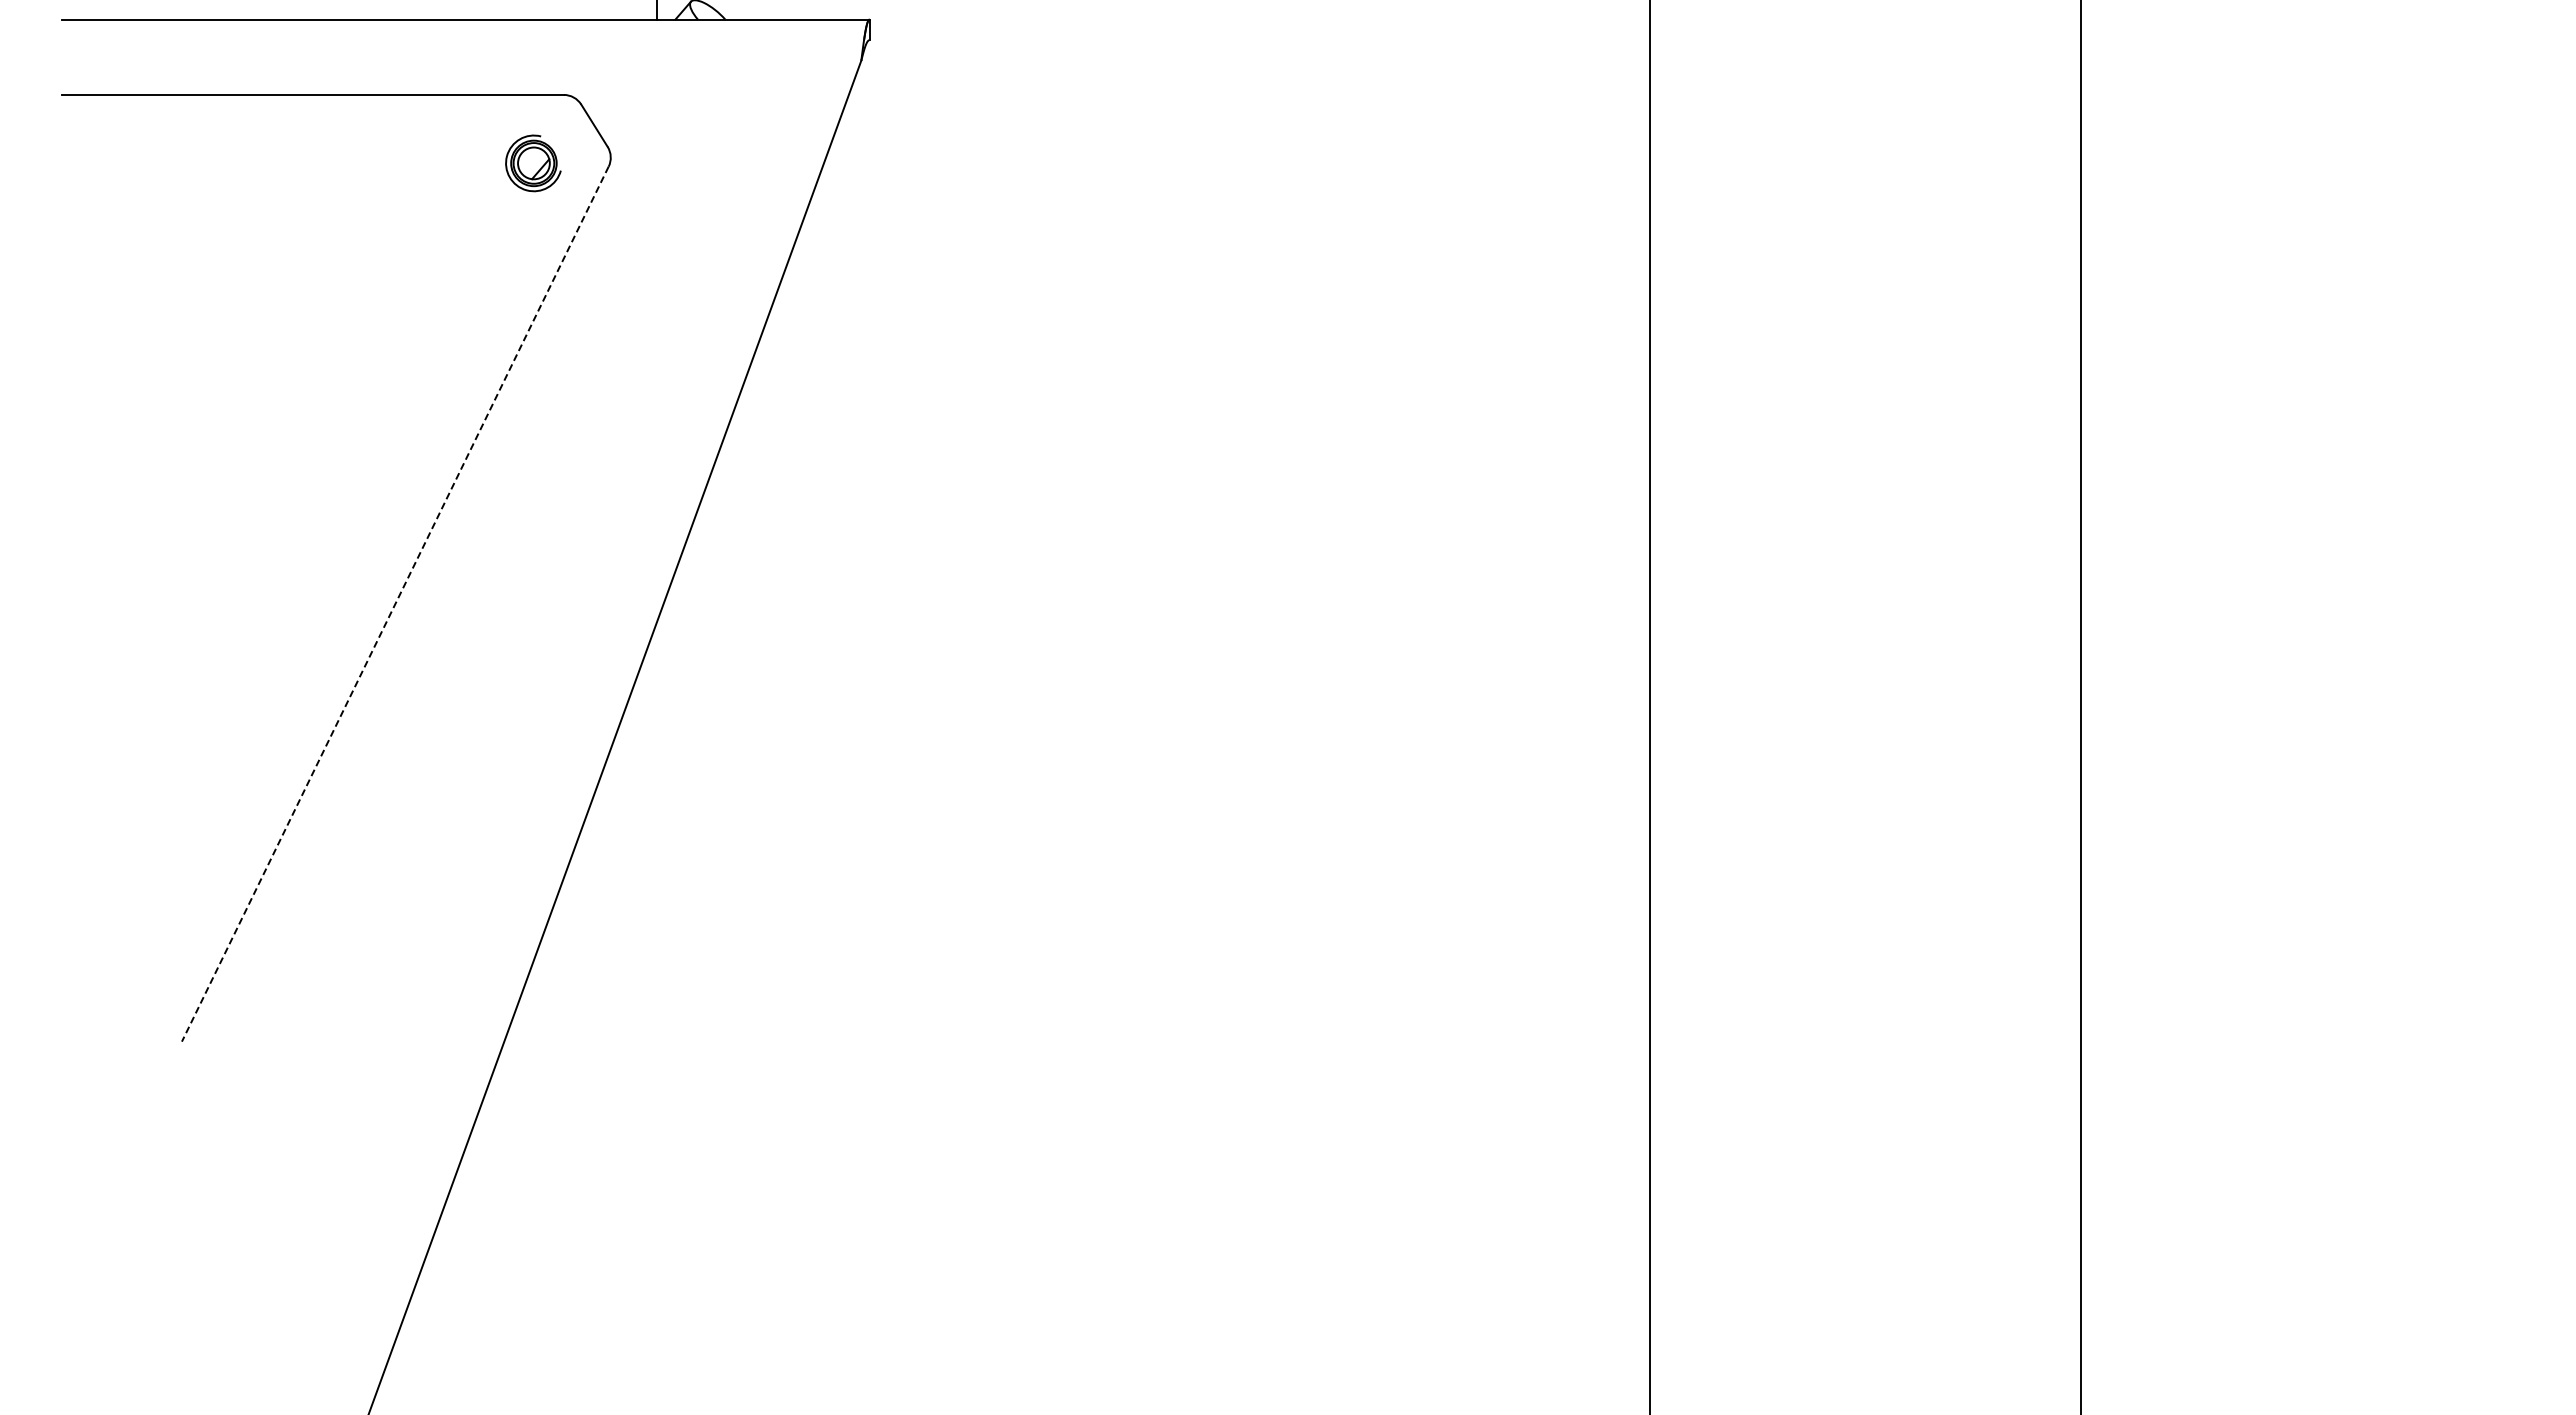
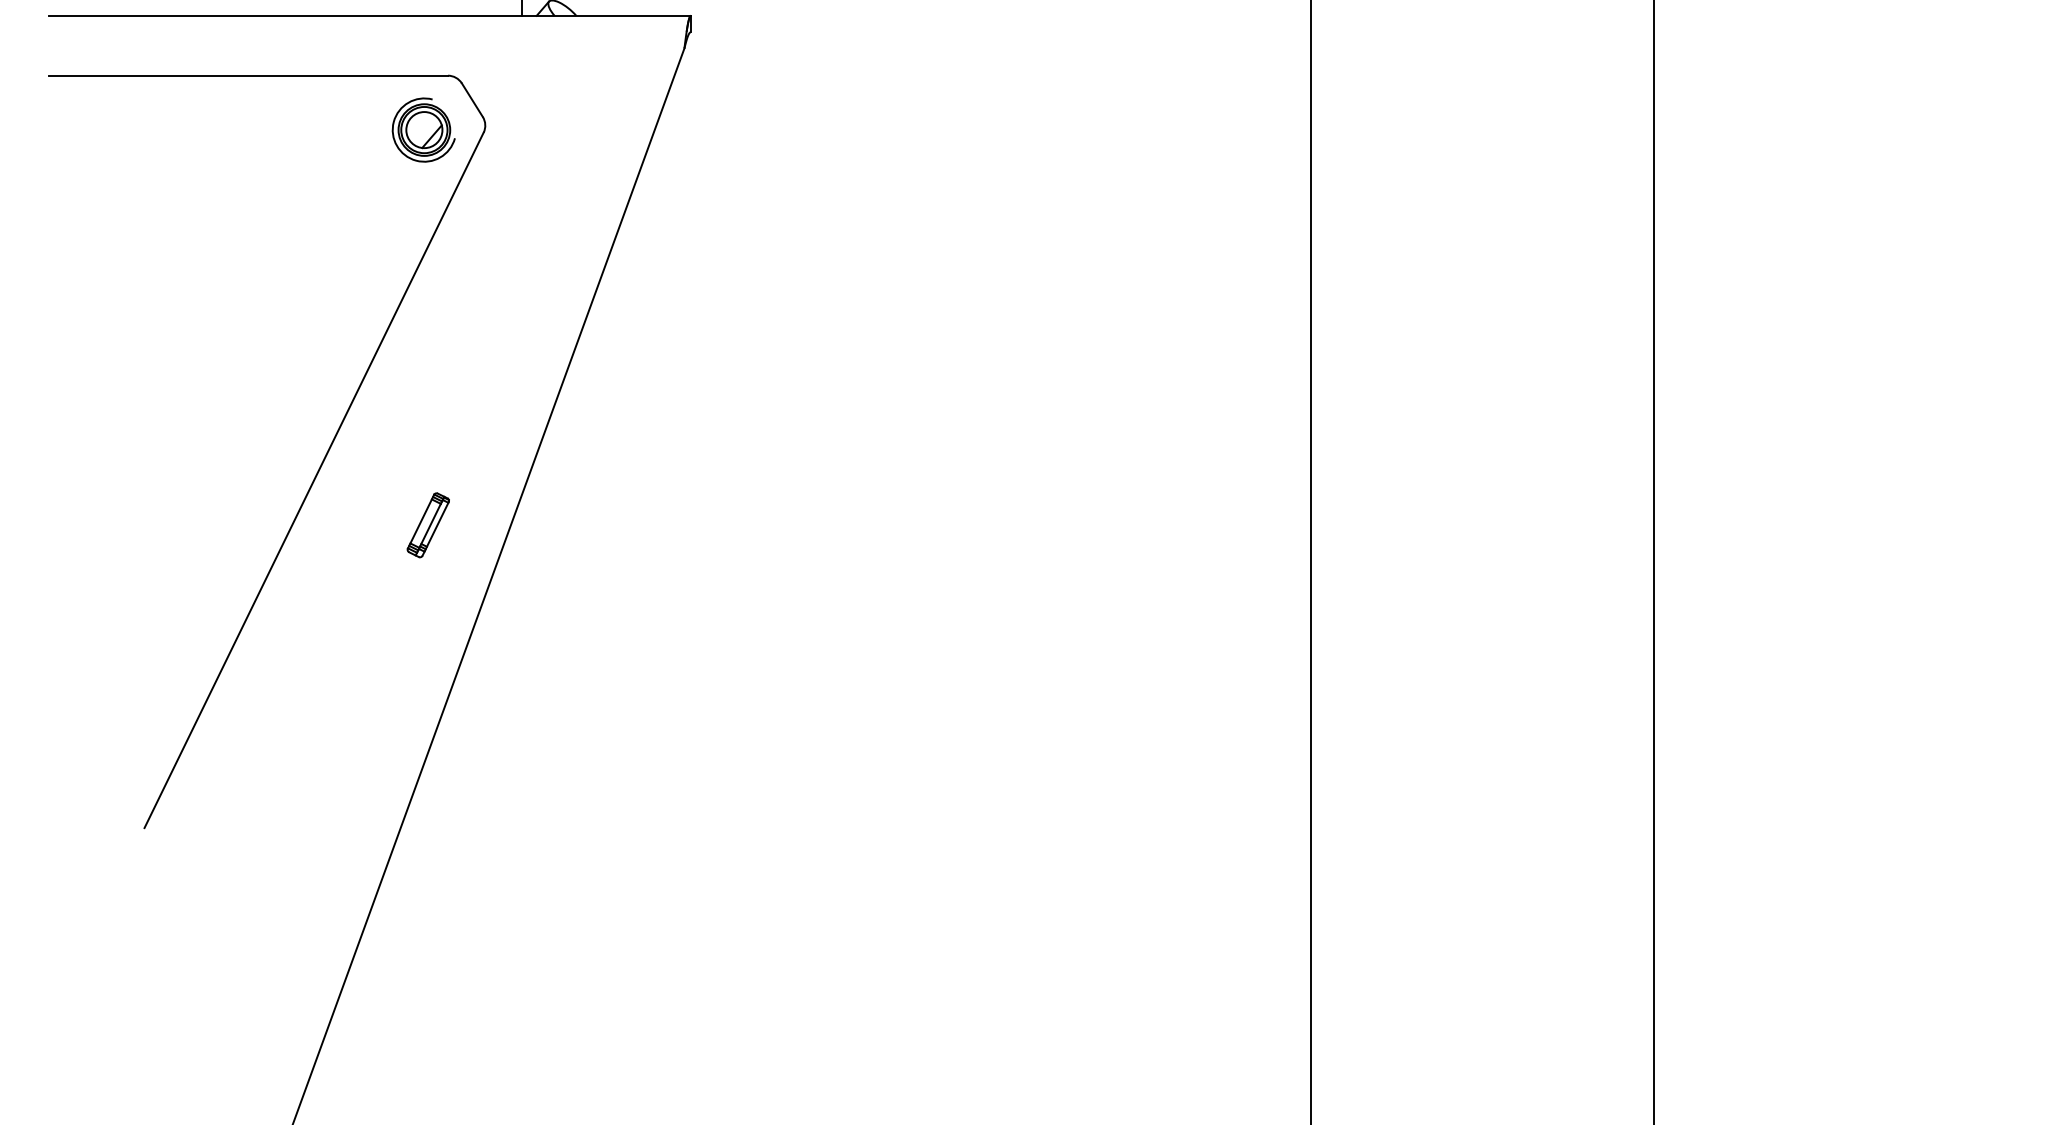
part: (533, 163) -> (423, 130), size x1.43
line: (395, 604) -> (314, 480), dashed -> solid
part: (539, 660) -> (428, 525), added

